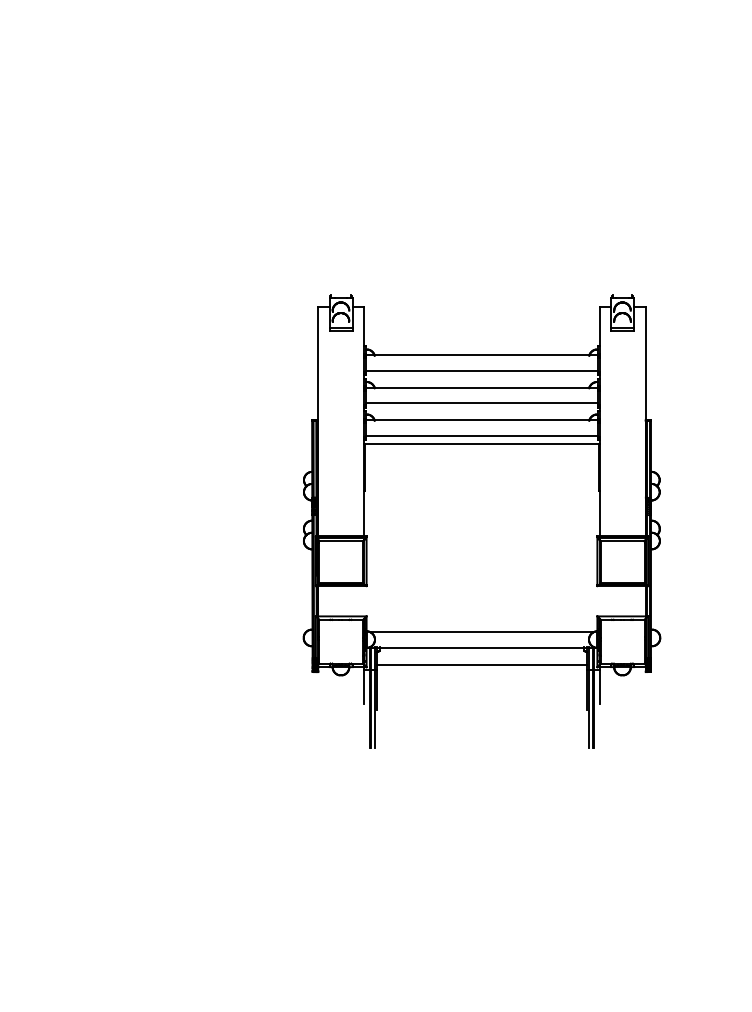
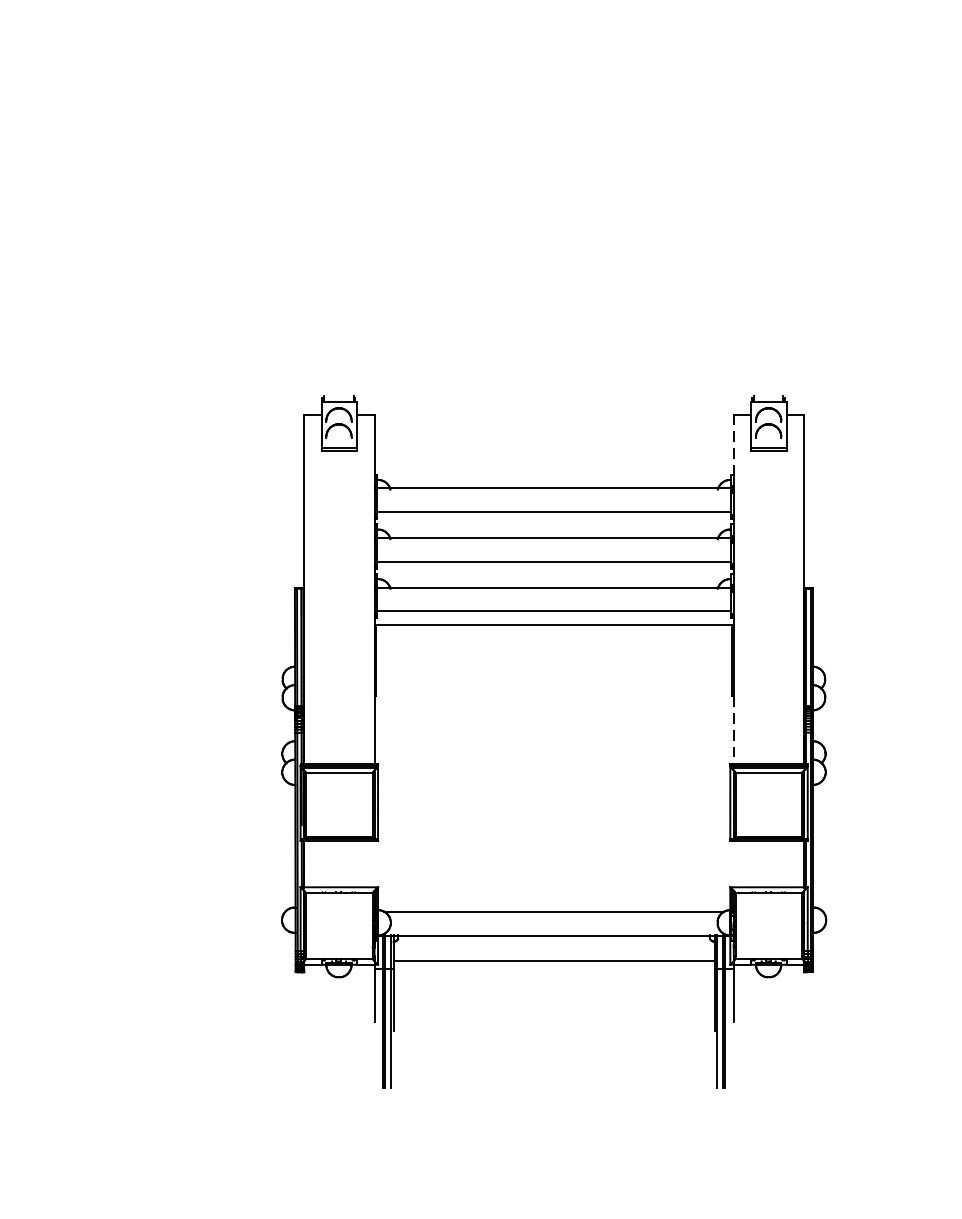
line: (599, 326) -> (733, 444), solid -> dashed
line: (599, 514) -> (733, 731), solid -> dashed

